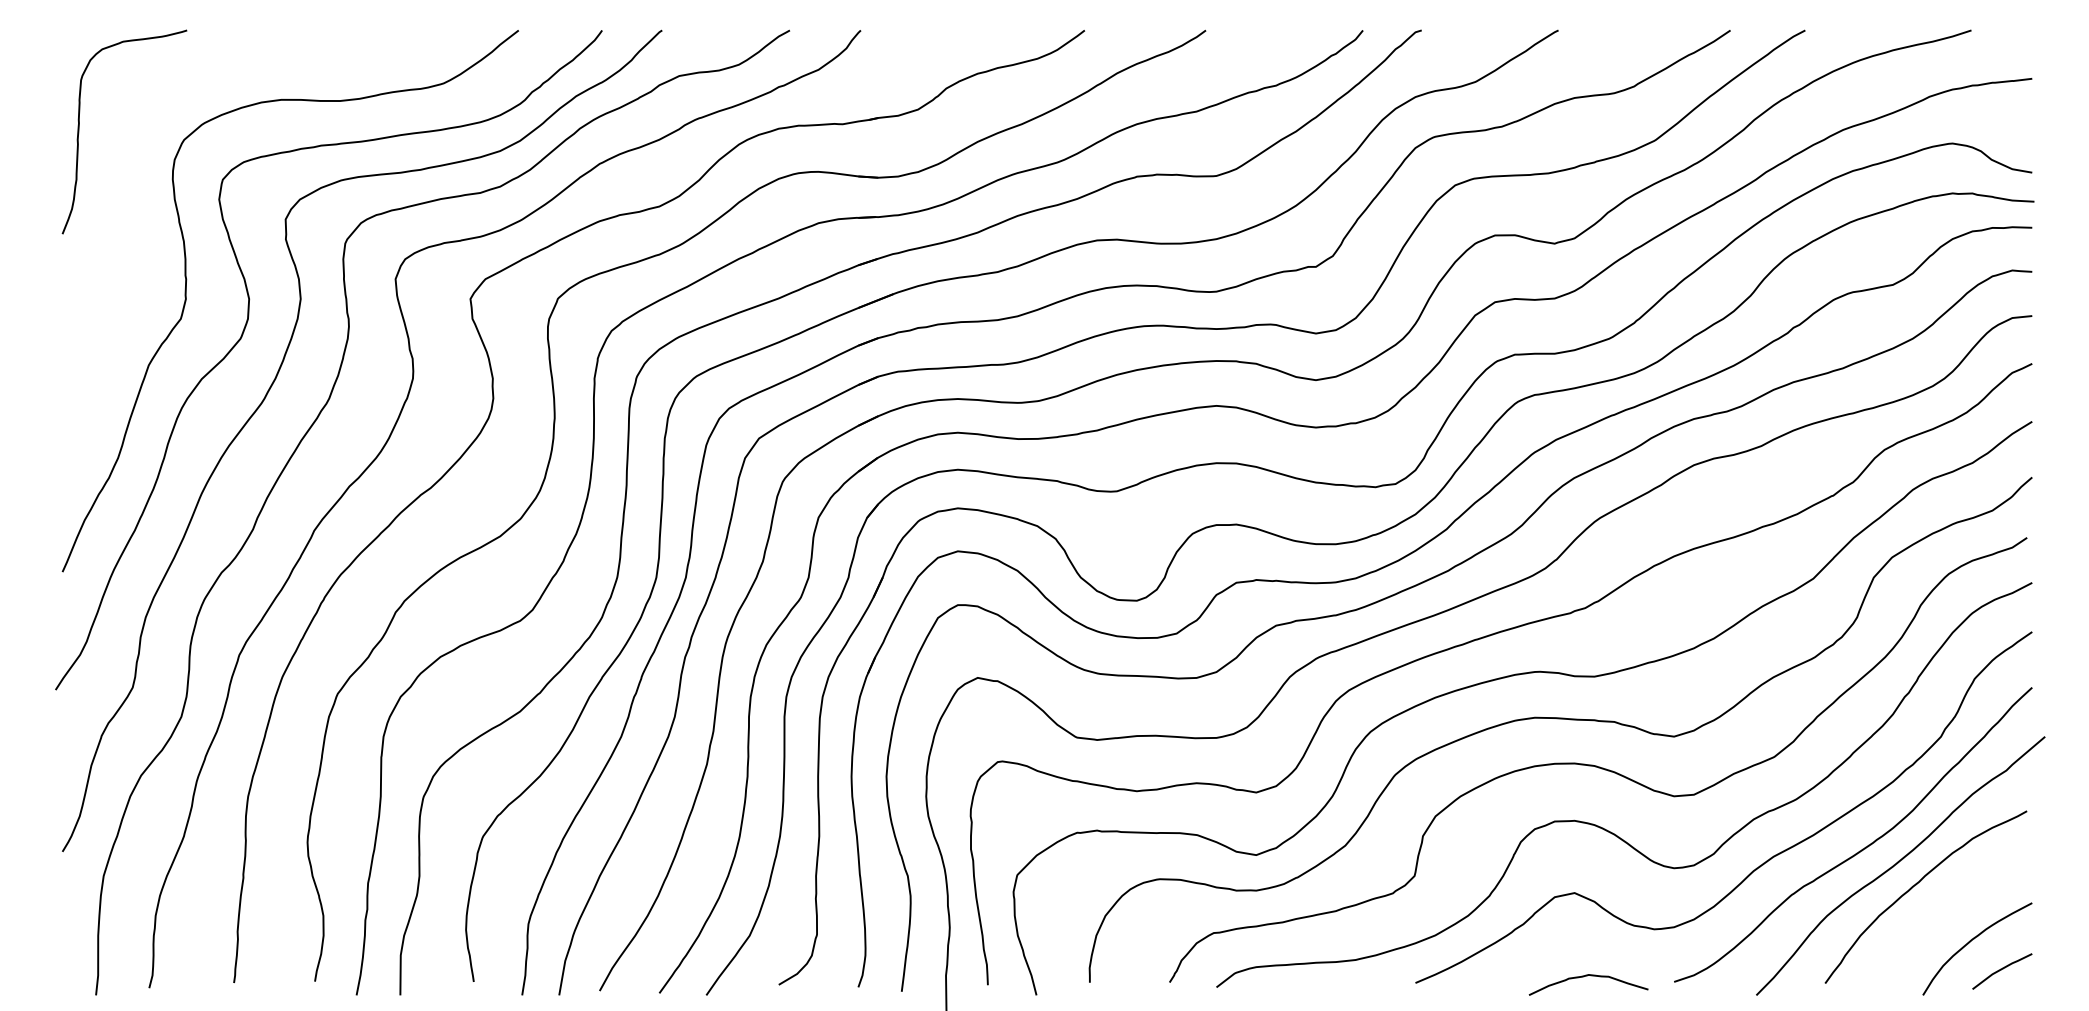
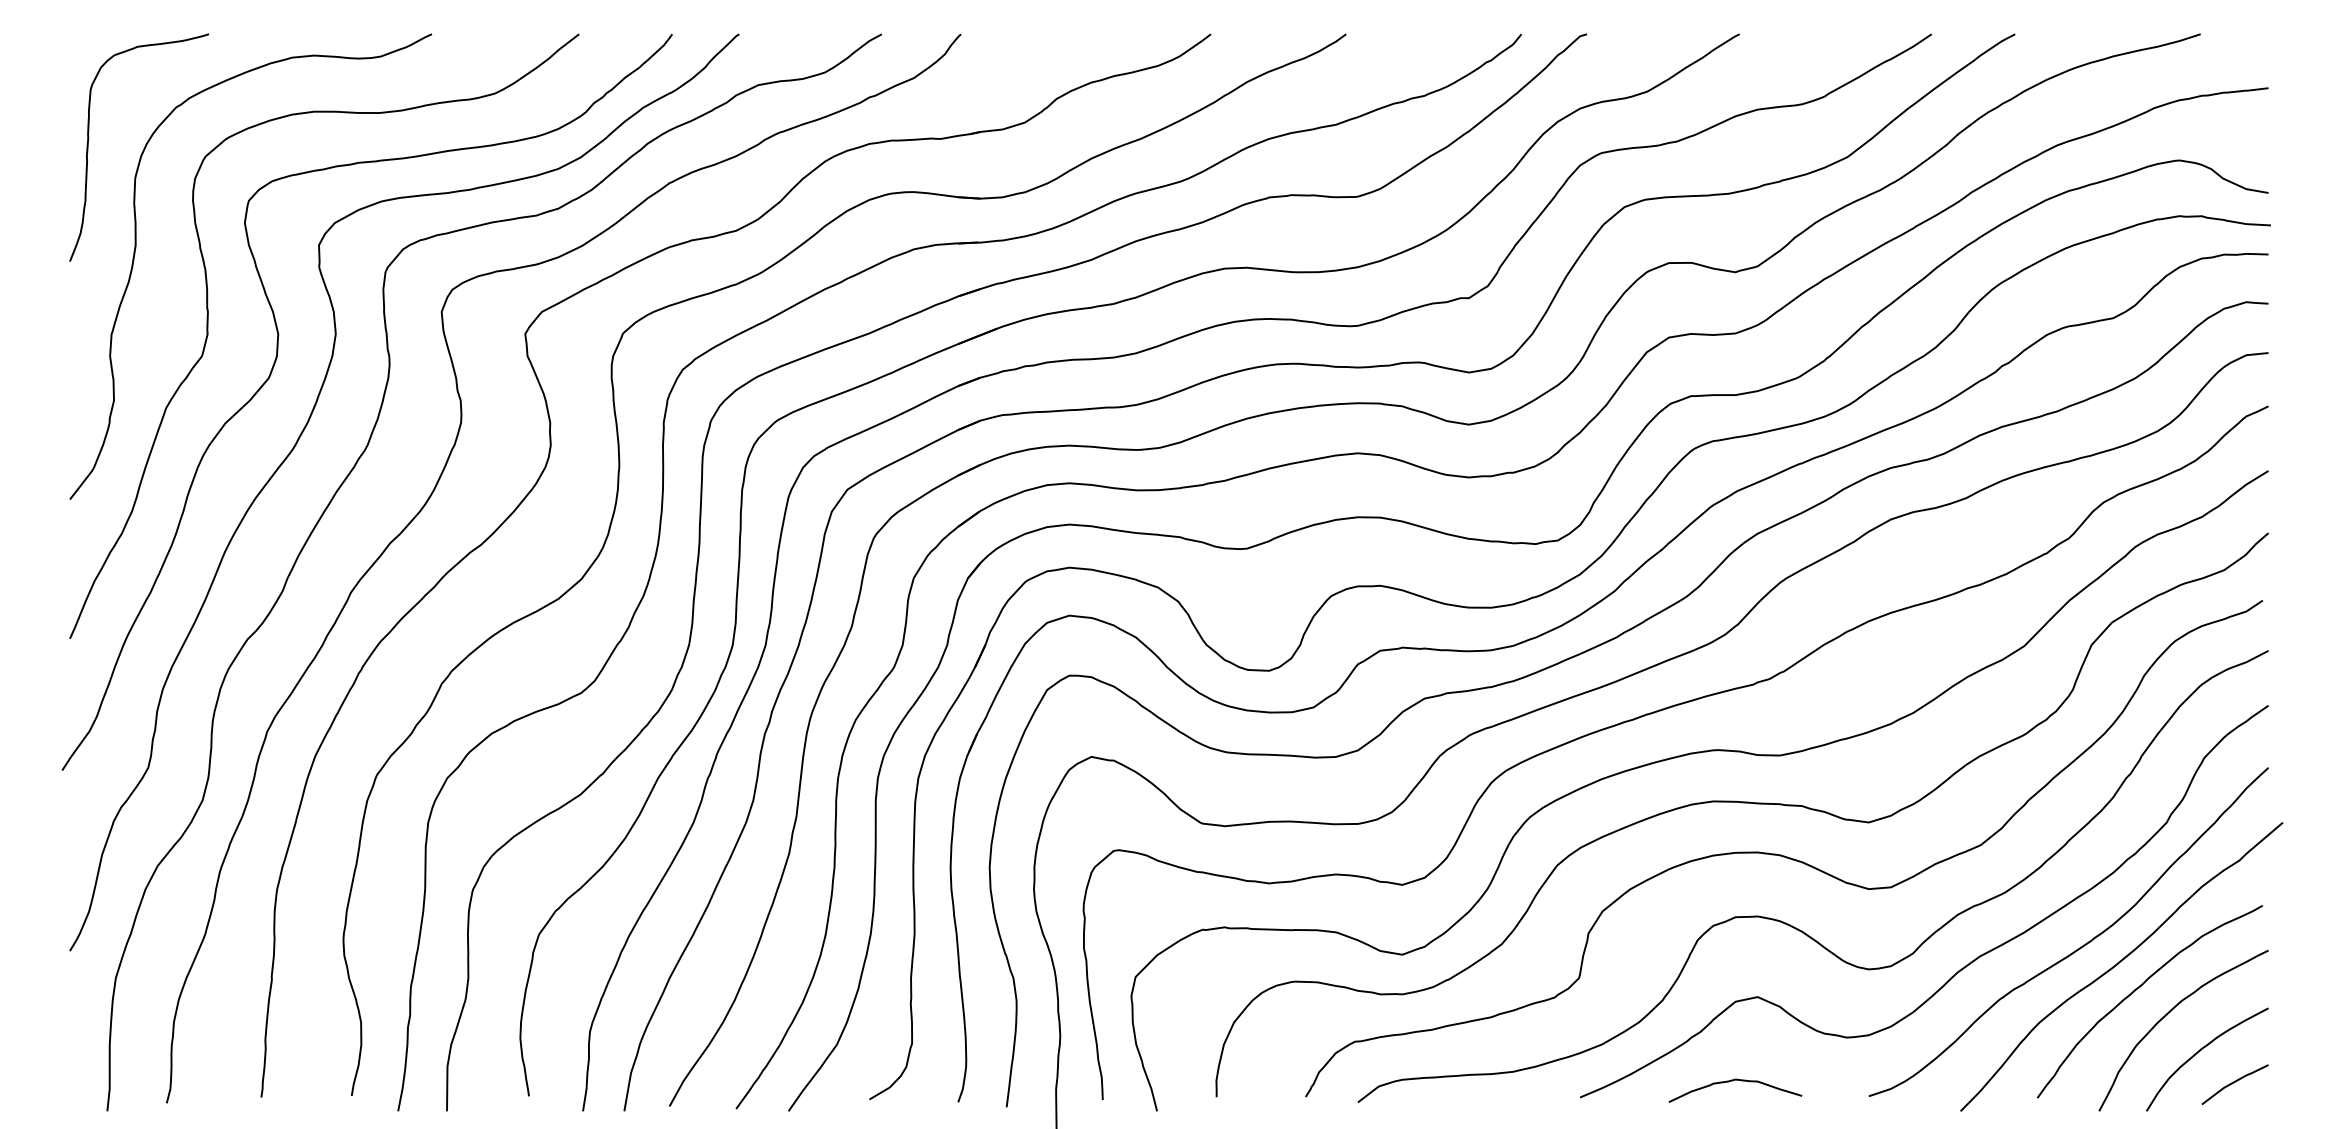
curve: (122, 220) -> (136, 246), added
curve: (1942, 908) -> (2168, 1014), added
curve: (1587, 976) -> (1734, 1081), moved

